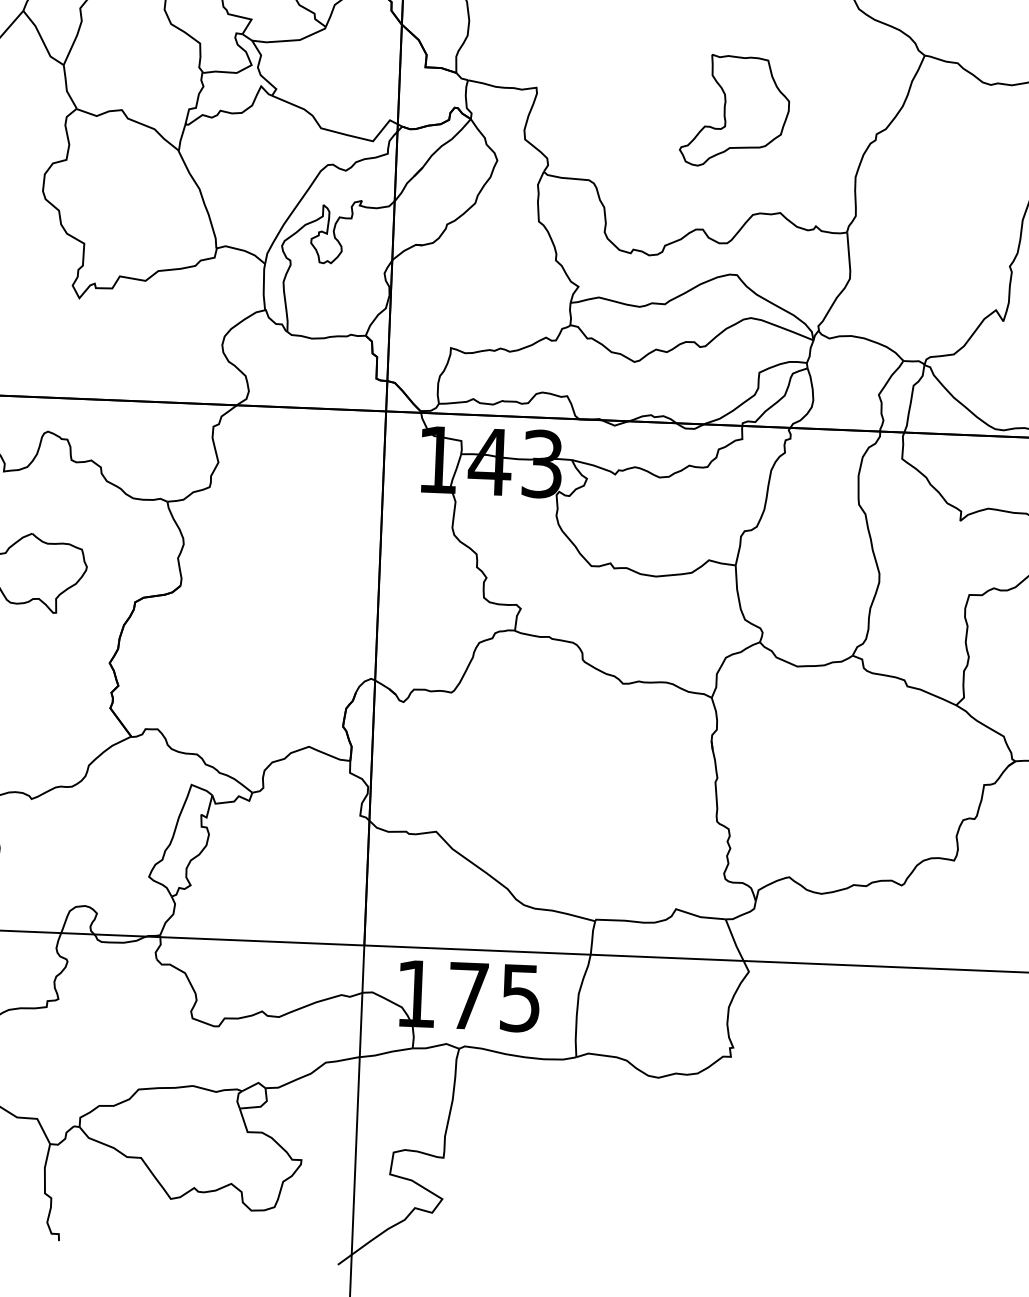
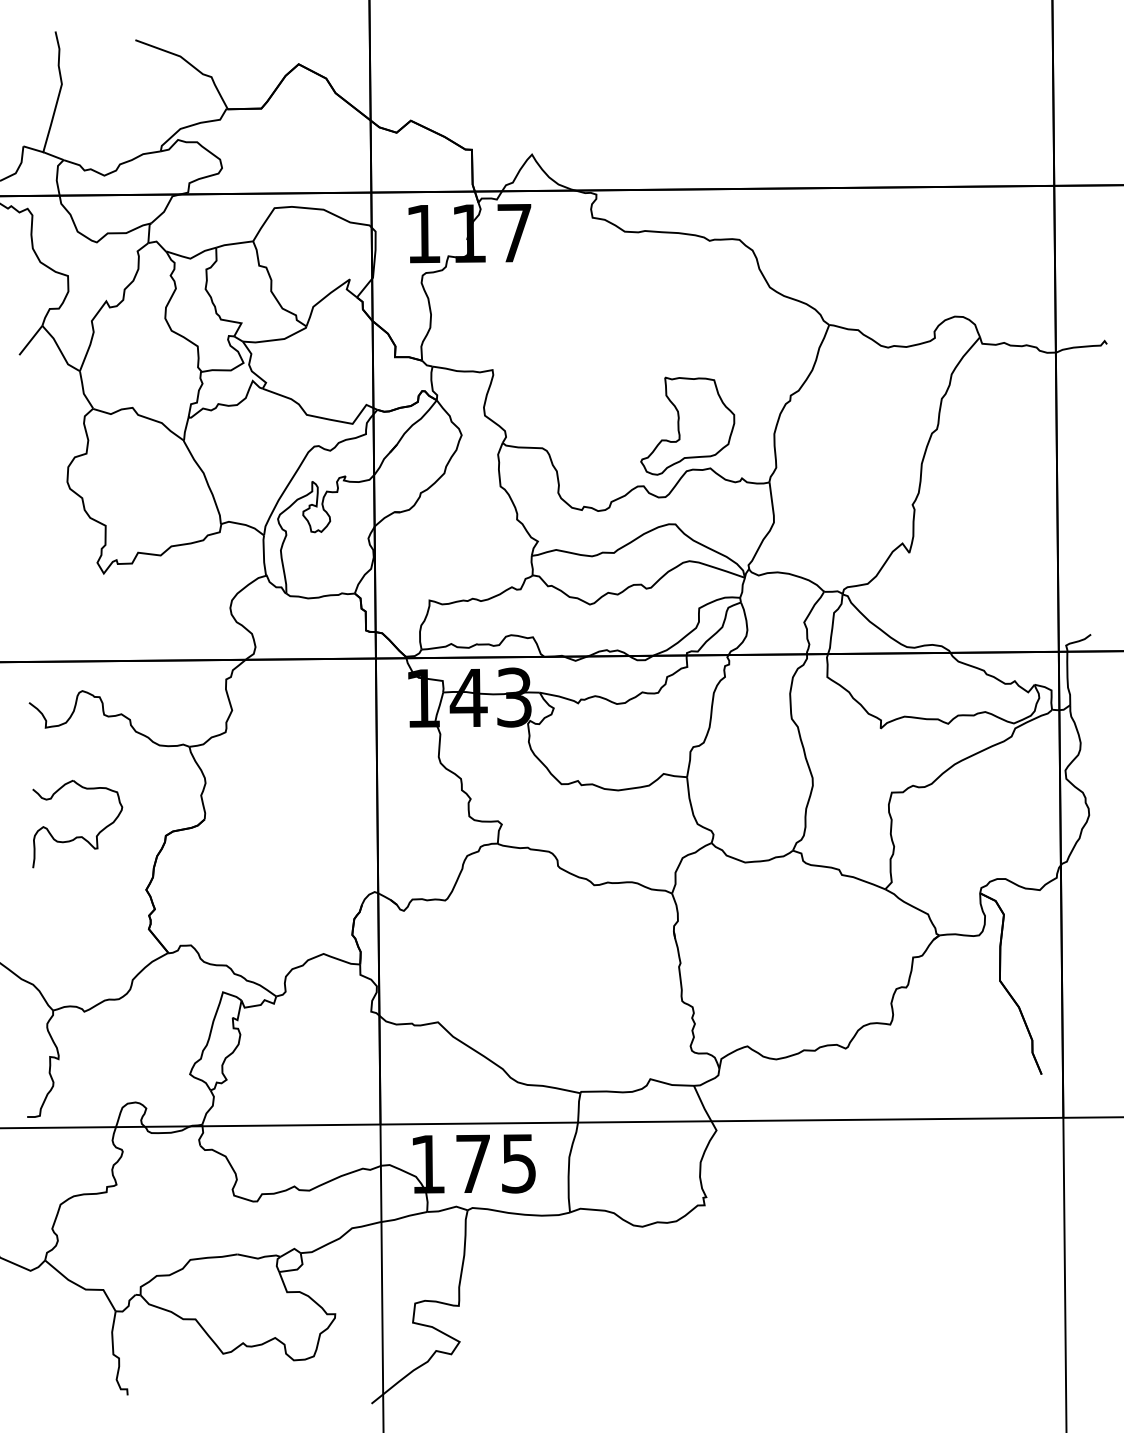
part: (735, 110) -> (687, 425), moved

